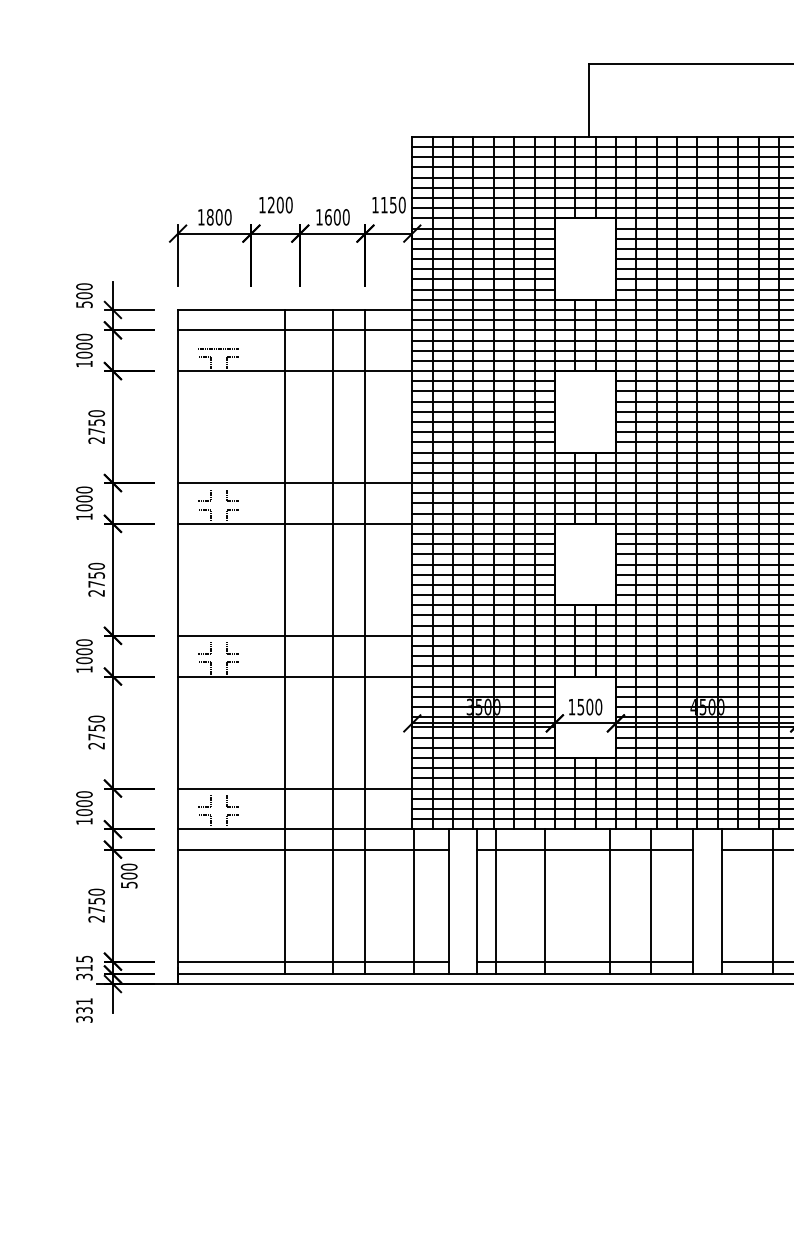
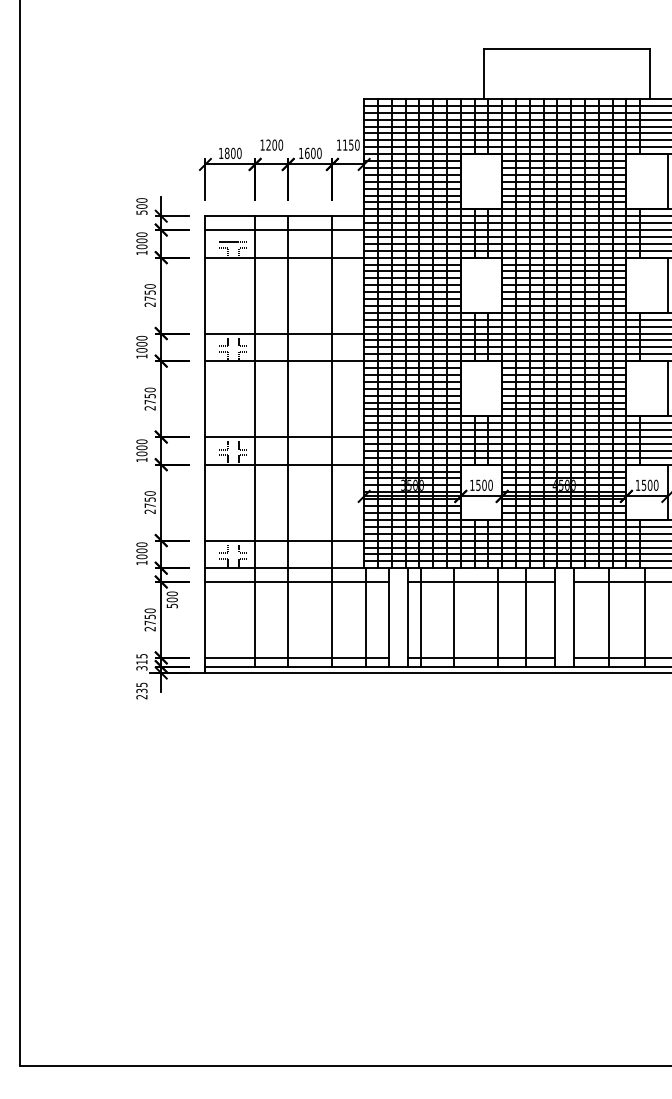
line: (285, 642) -> (255, 441), moved
line: (333, 642) -> (288, 441), moved
text: (83, 1009) -> (141, 690), 331 -> 235

